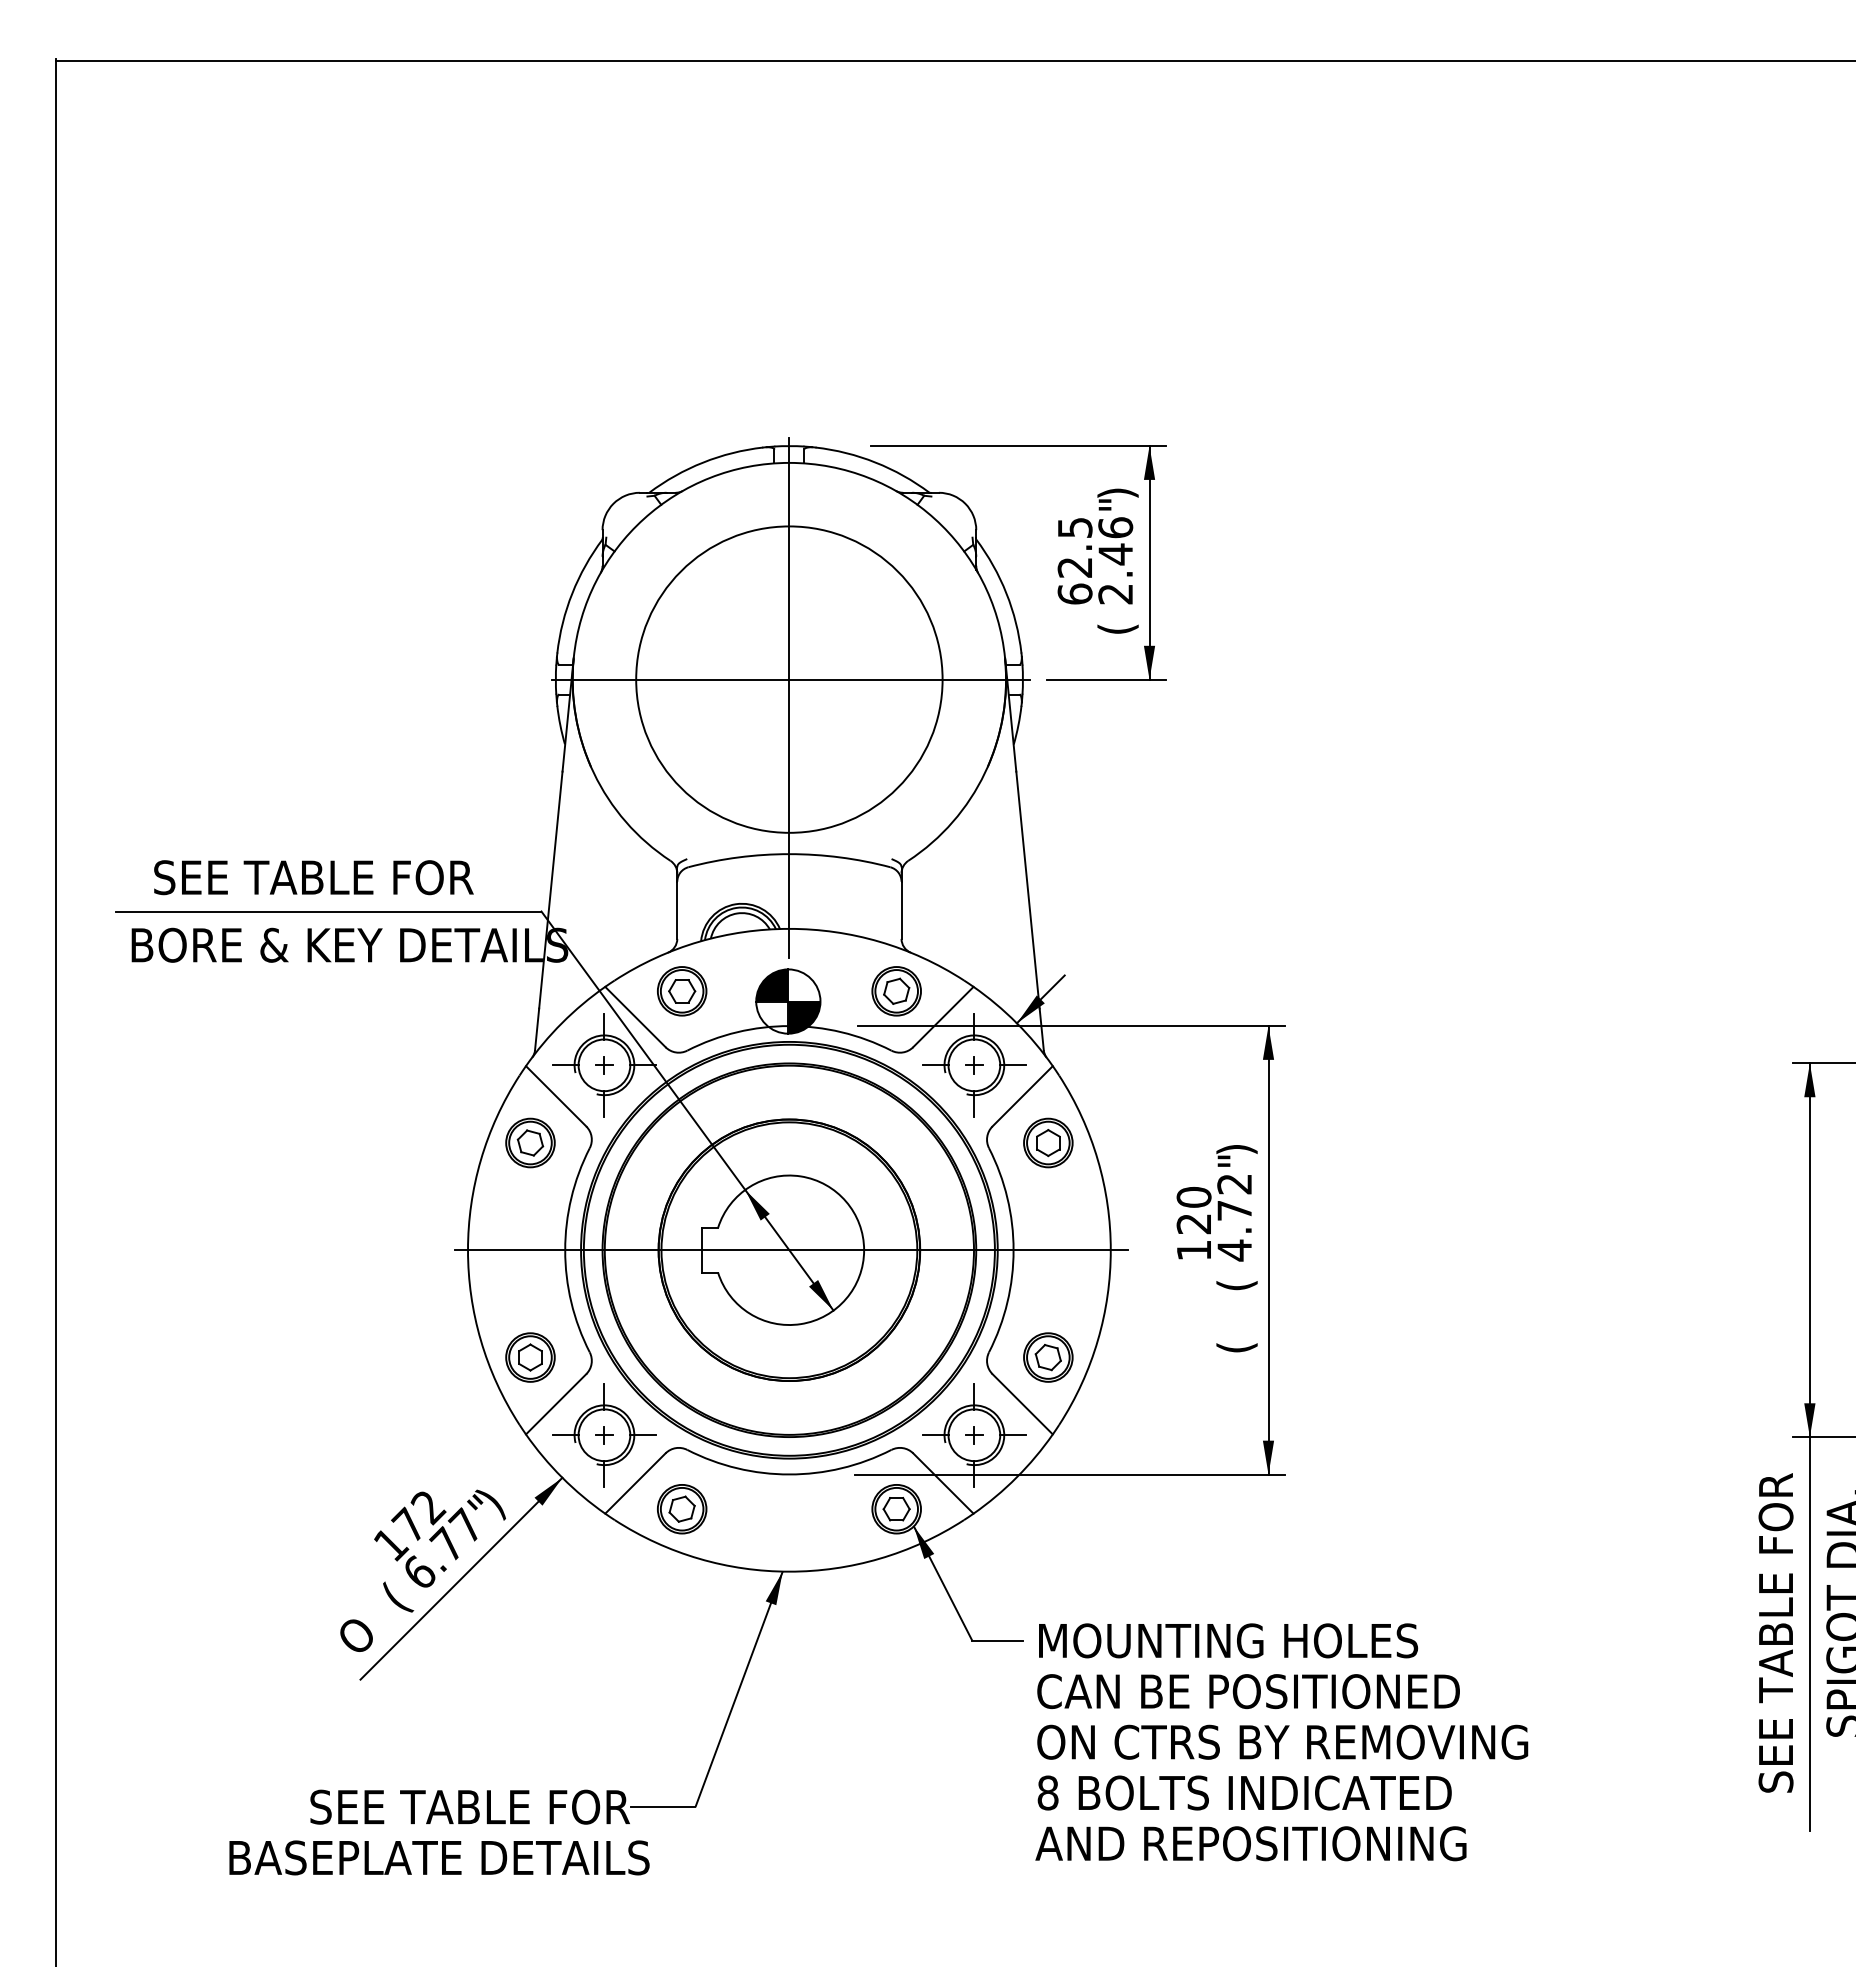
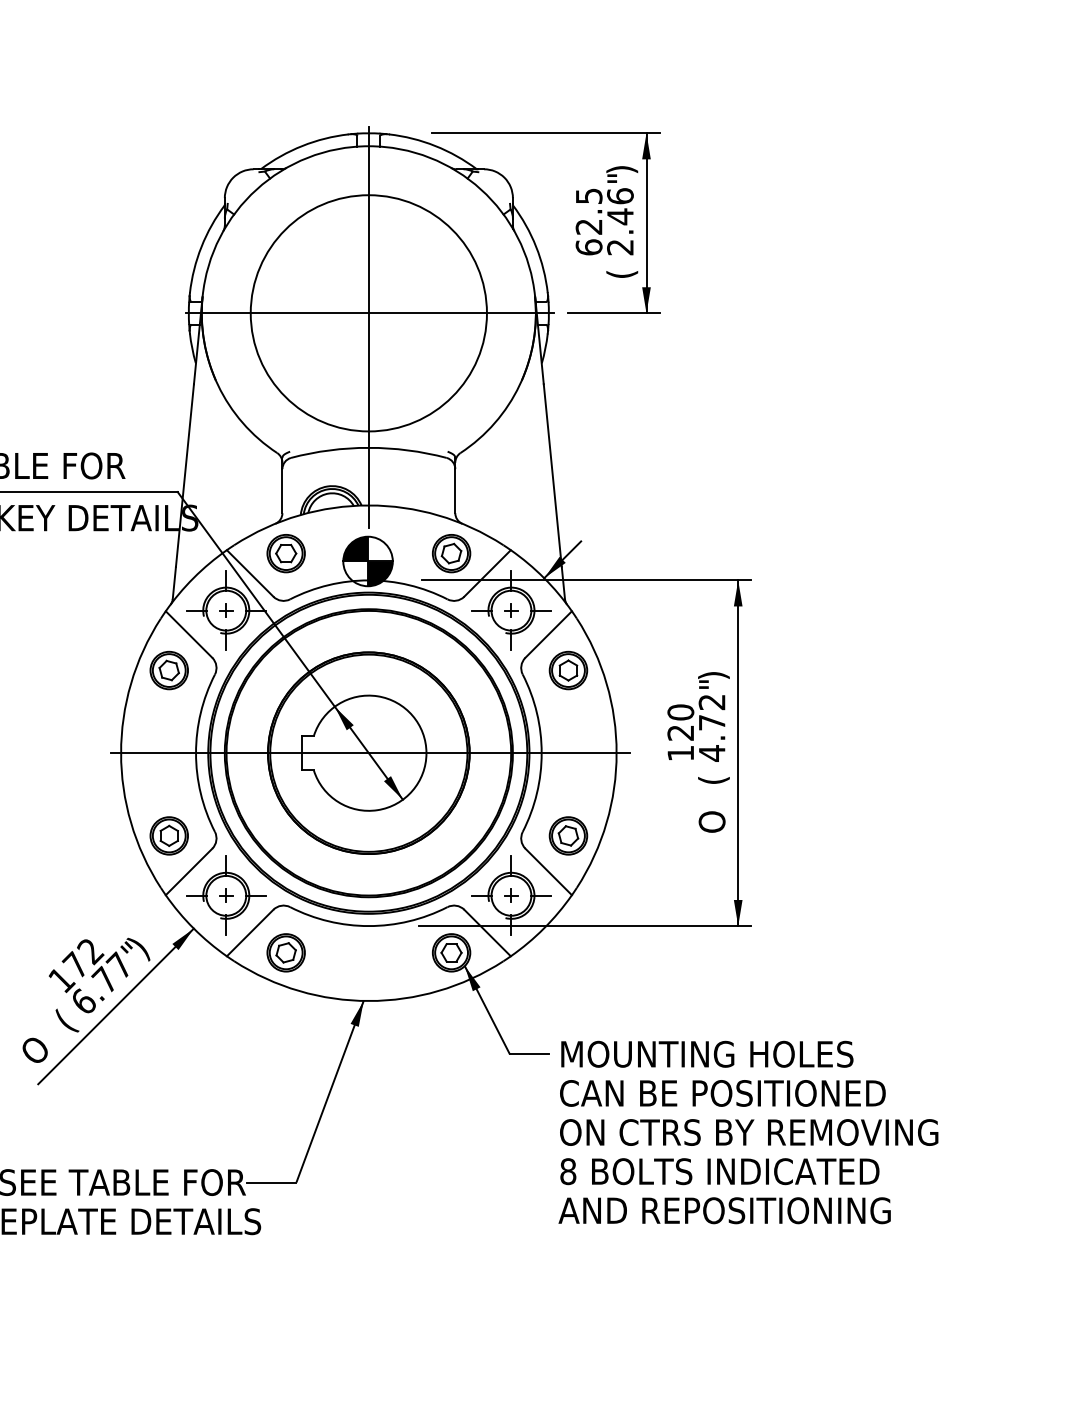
text: (1236, 1339) -> (713, 822), ( -> O

